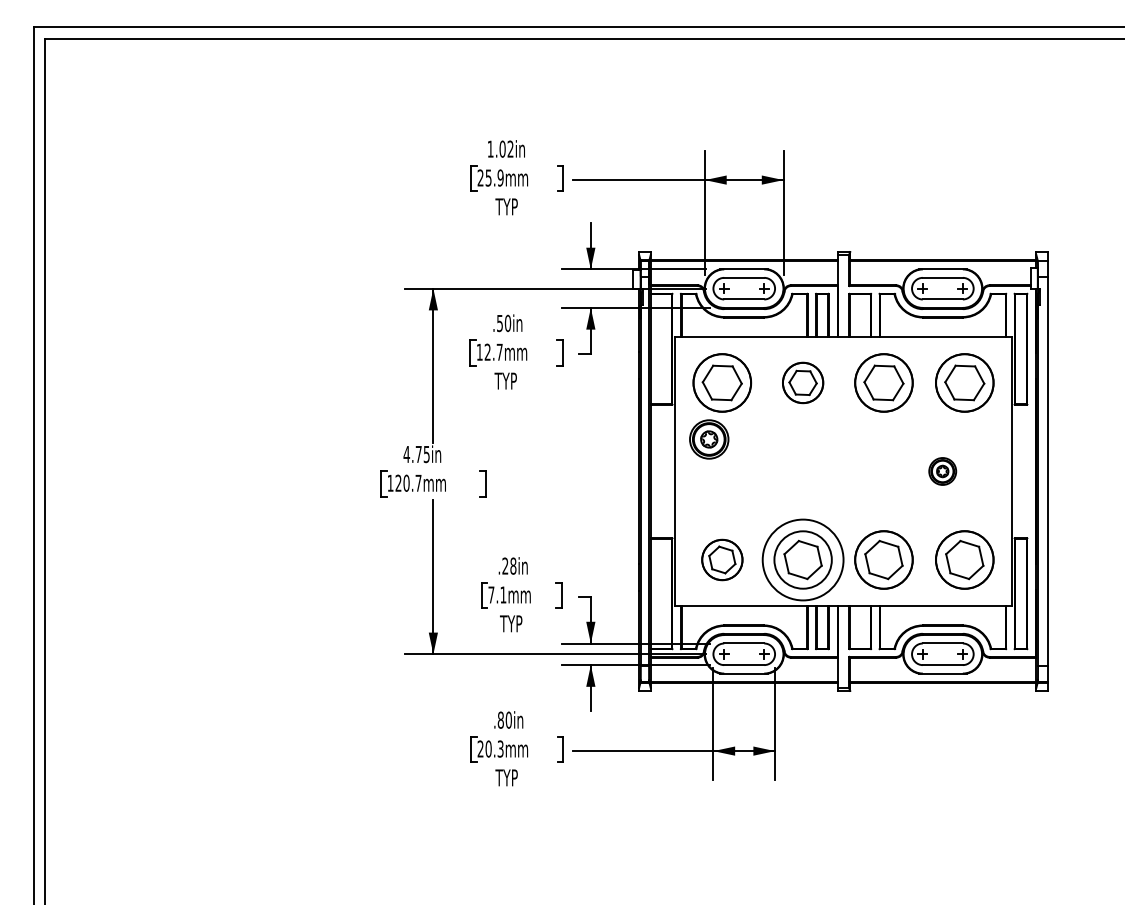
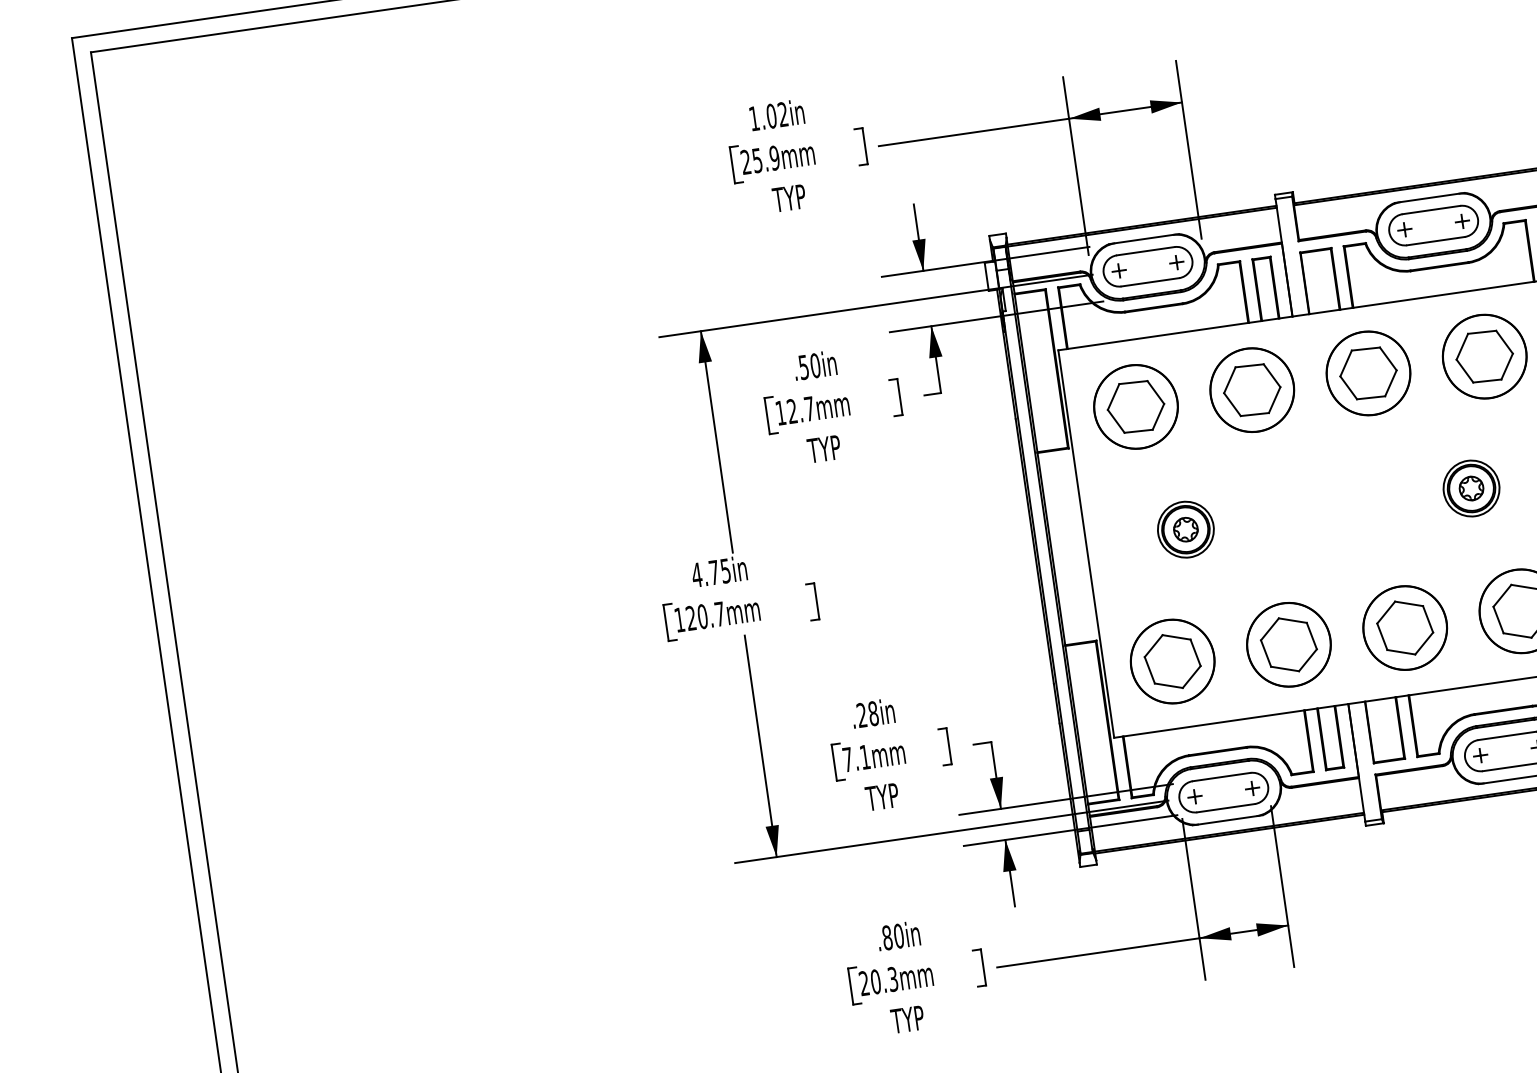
part: (802, 382) -> (1251, 389), size x1.43
part: (709, 439) -> (1186, 529), moved
part: (942, 471) -> (1471, 488), size x1.43
part: (722, 559) -> (1172, 660), size x1.43
circle: (803, 559) -> (1289, 644), size x0.71

